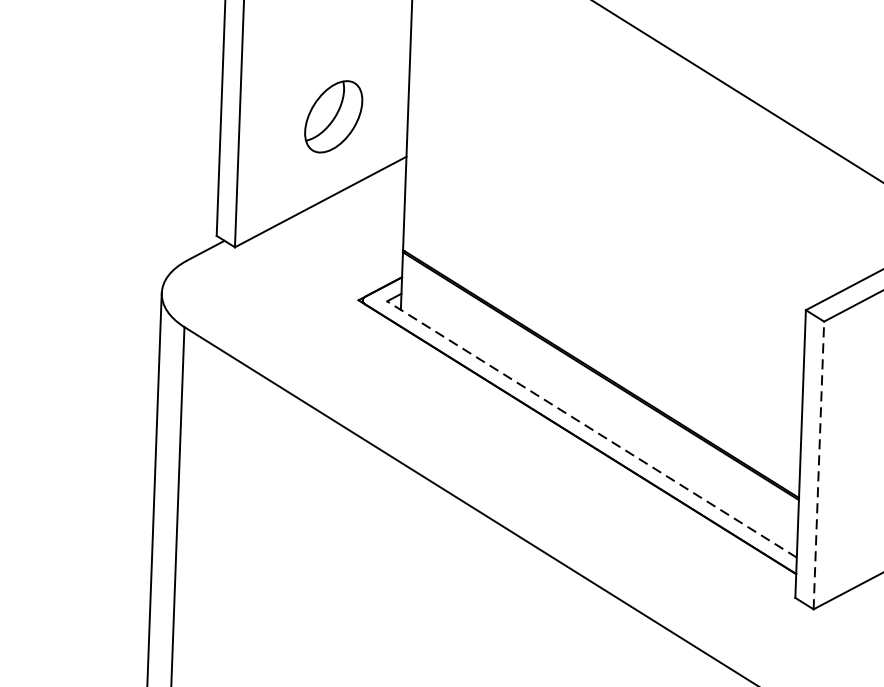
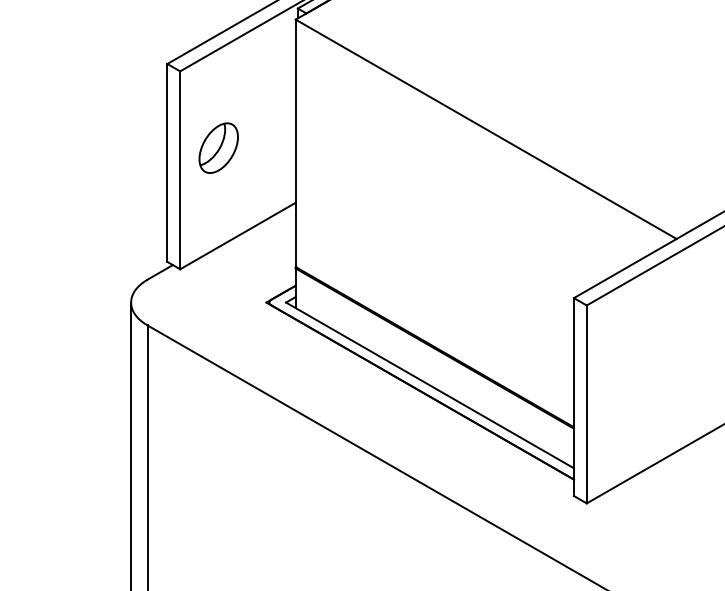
part: (333, 115) -> (218, 147), moved
line: (591, 429) -> (429, 385), dashed -> solid
line: (818, 465) -> (586, 404), dashed -> solid

